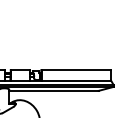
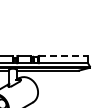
line: (77, 69) -> (64, 55), solid -> dashed

